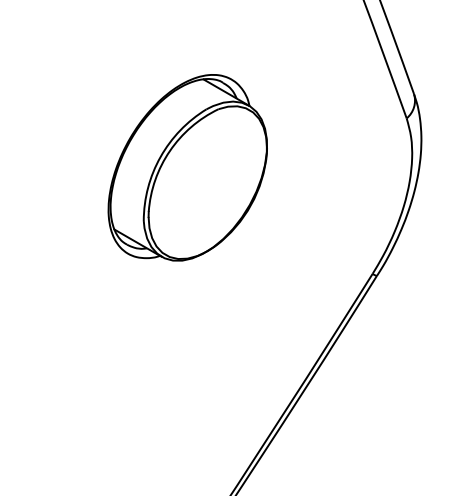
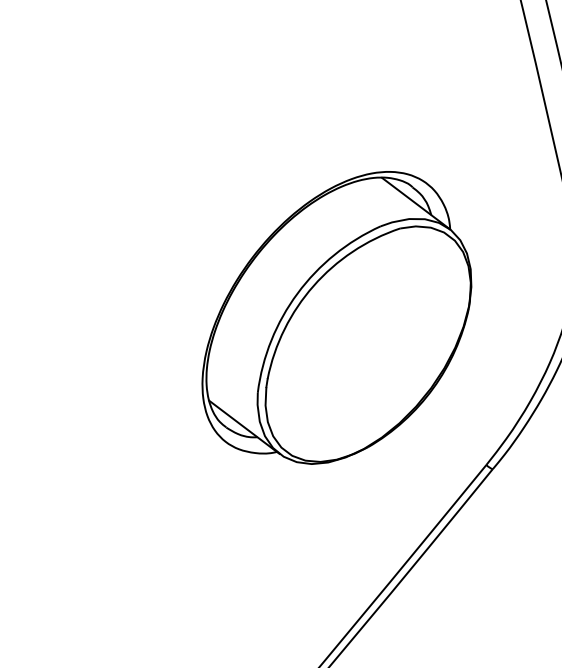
part: (187, 167) -> (338, 315), moved

